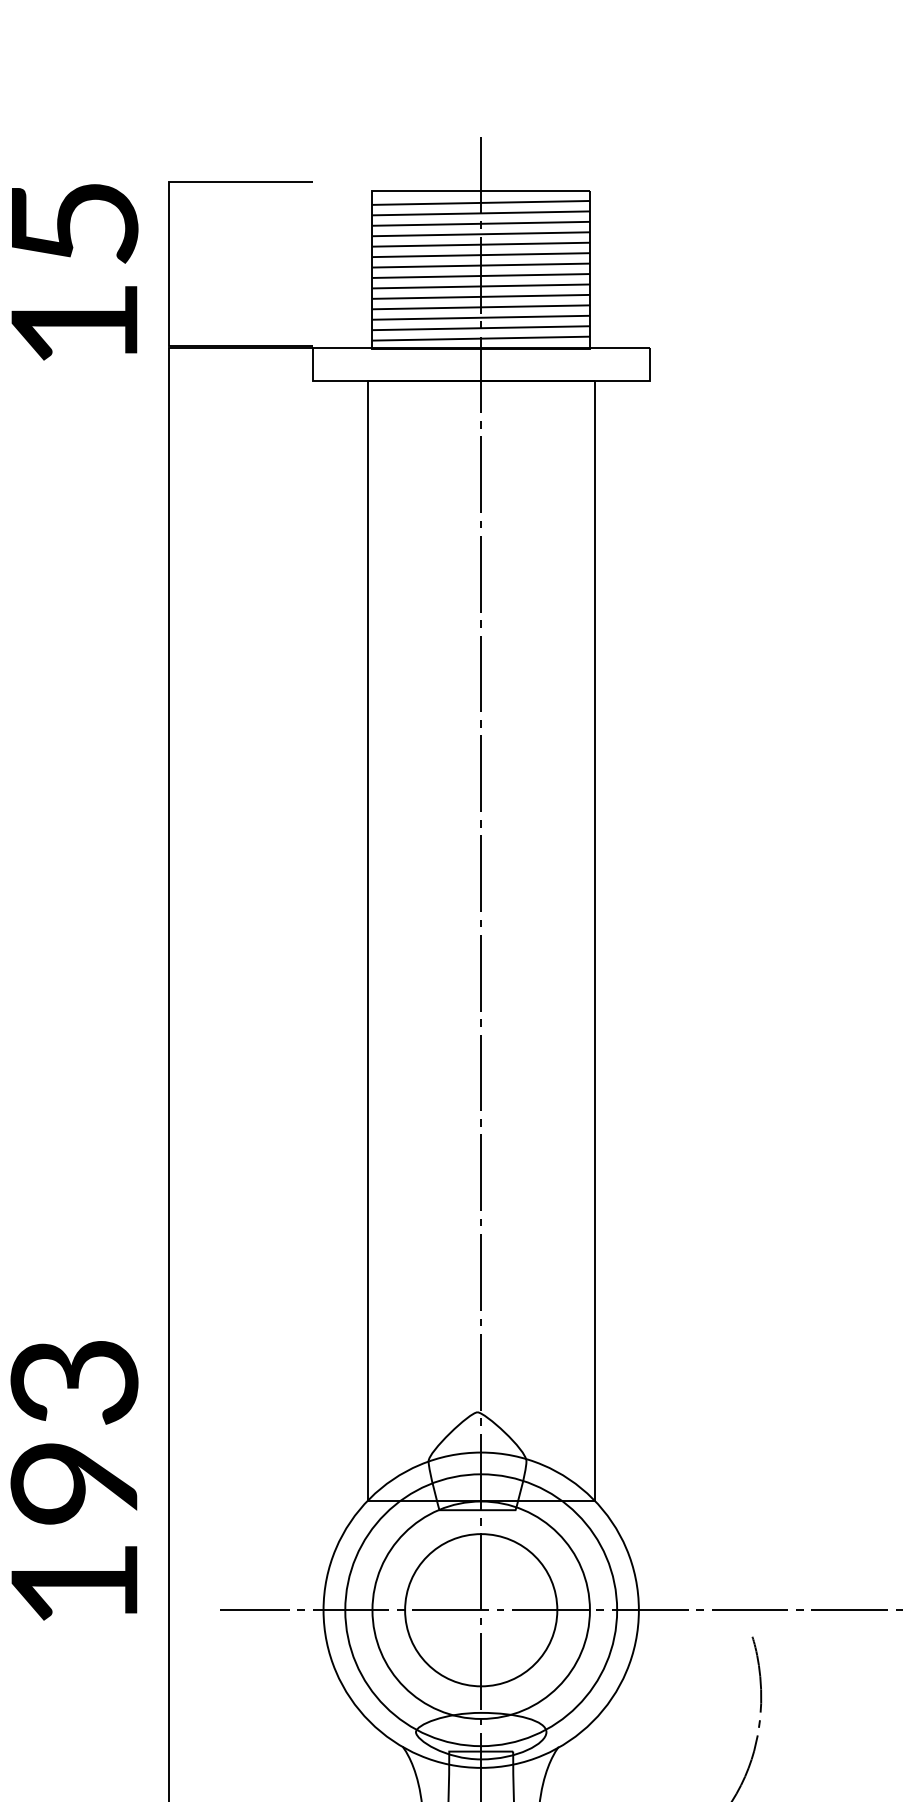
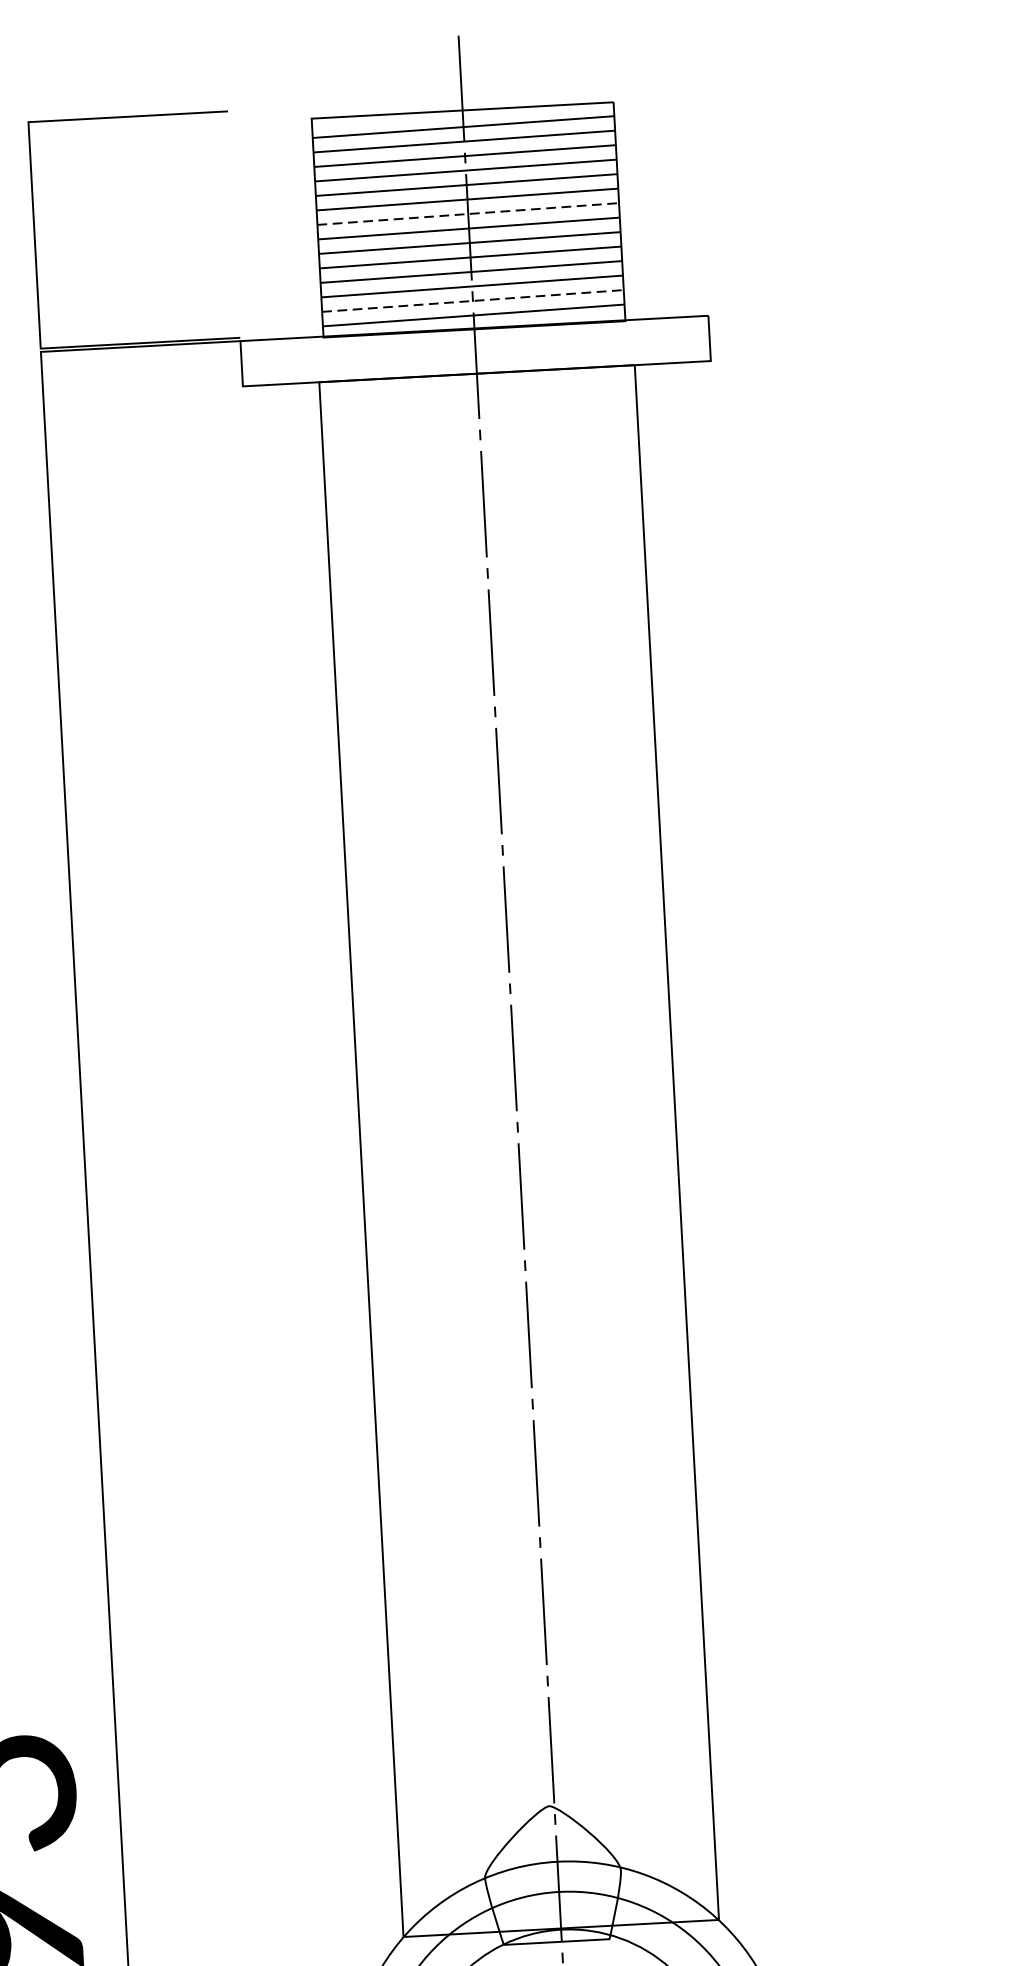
line: (481, 265) -> (468, 213), solid -> dashed
line: (481, 328) -> (473, 301), solid -> dashed

